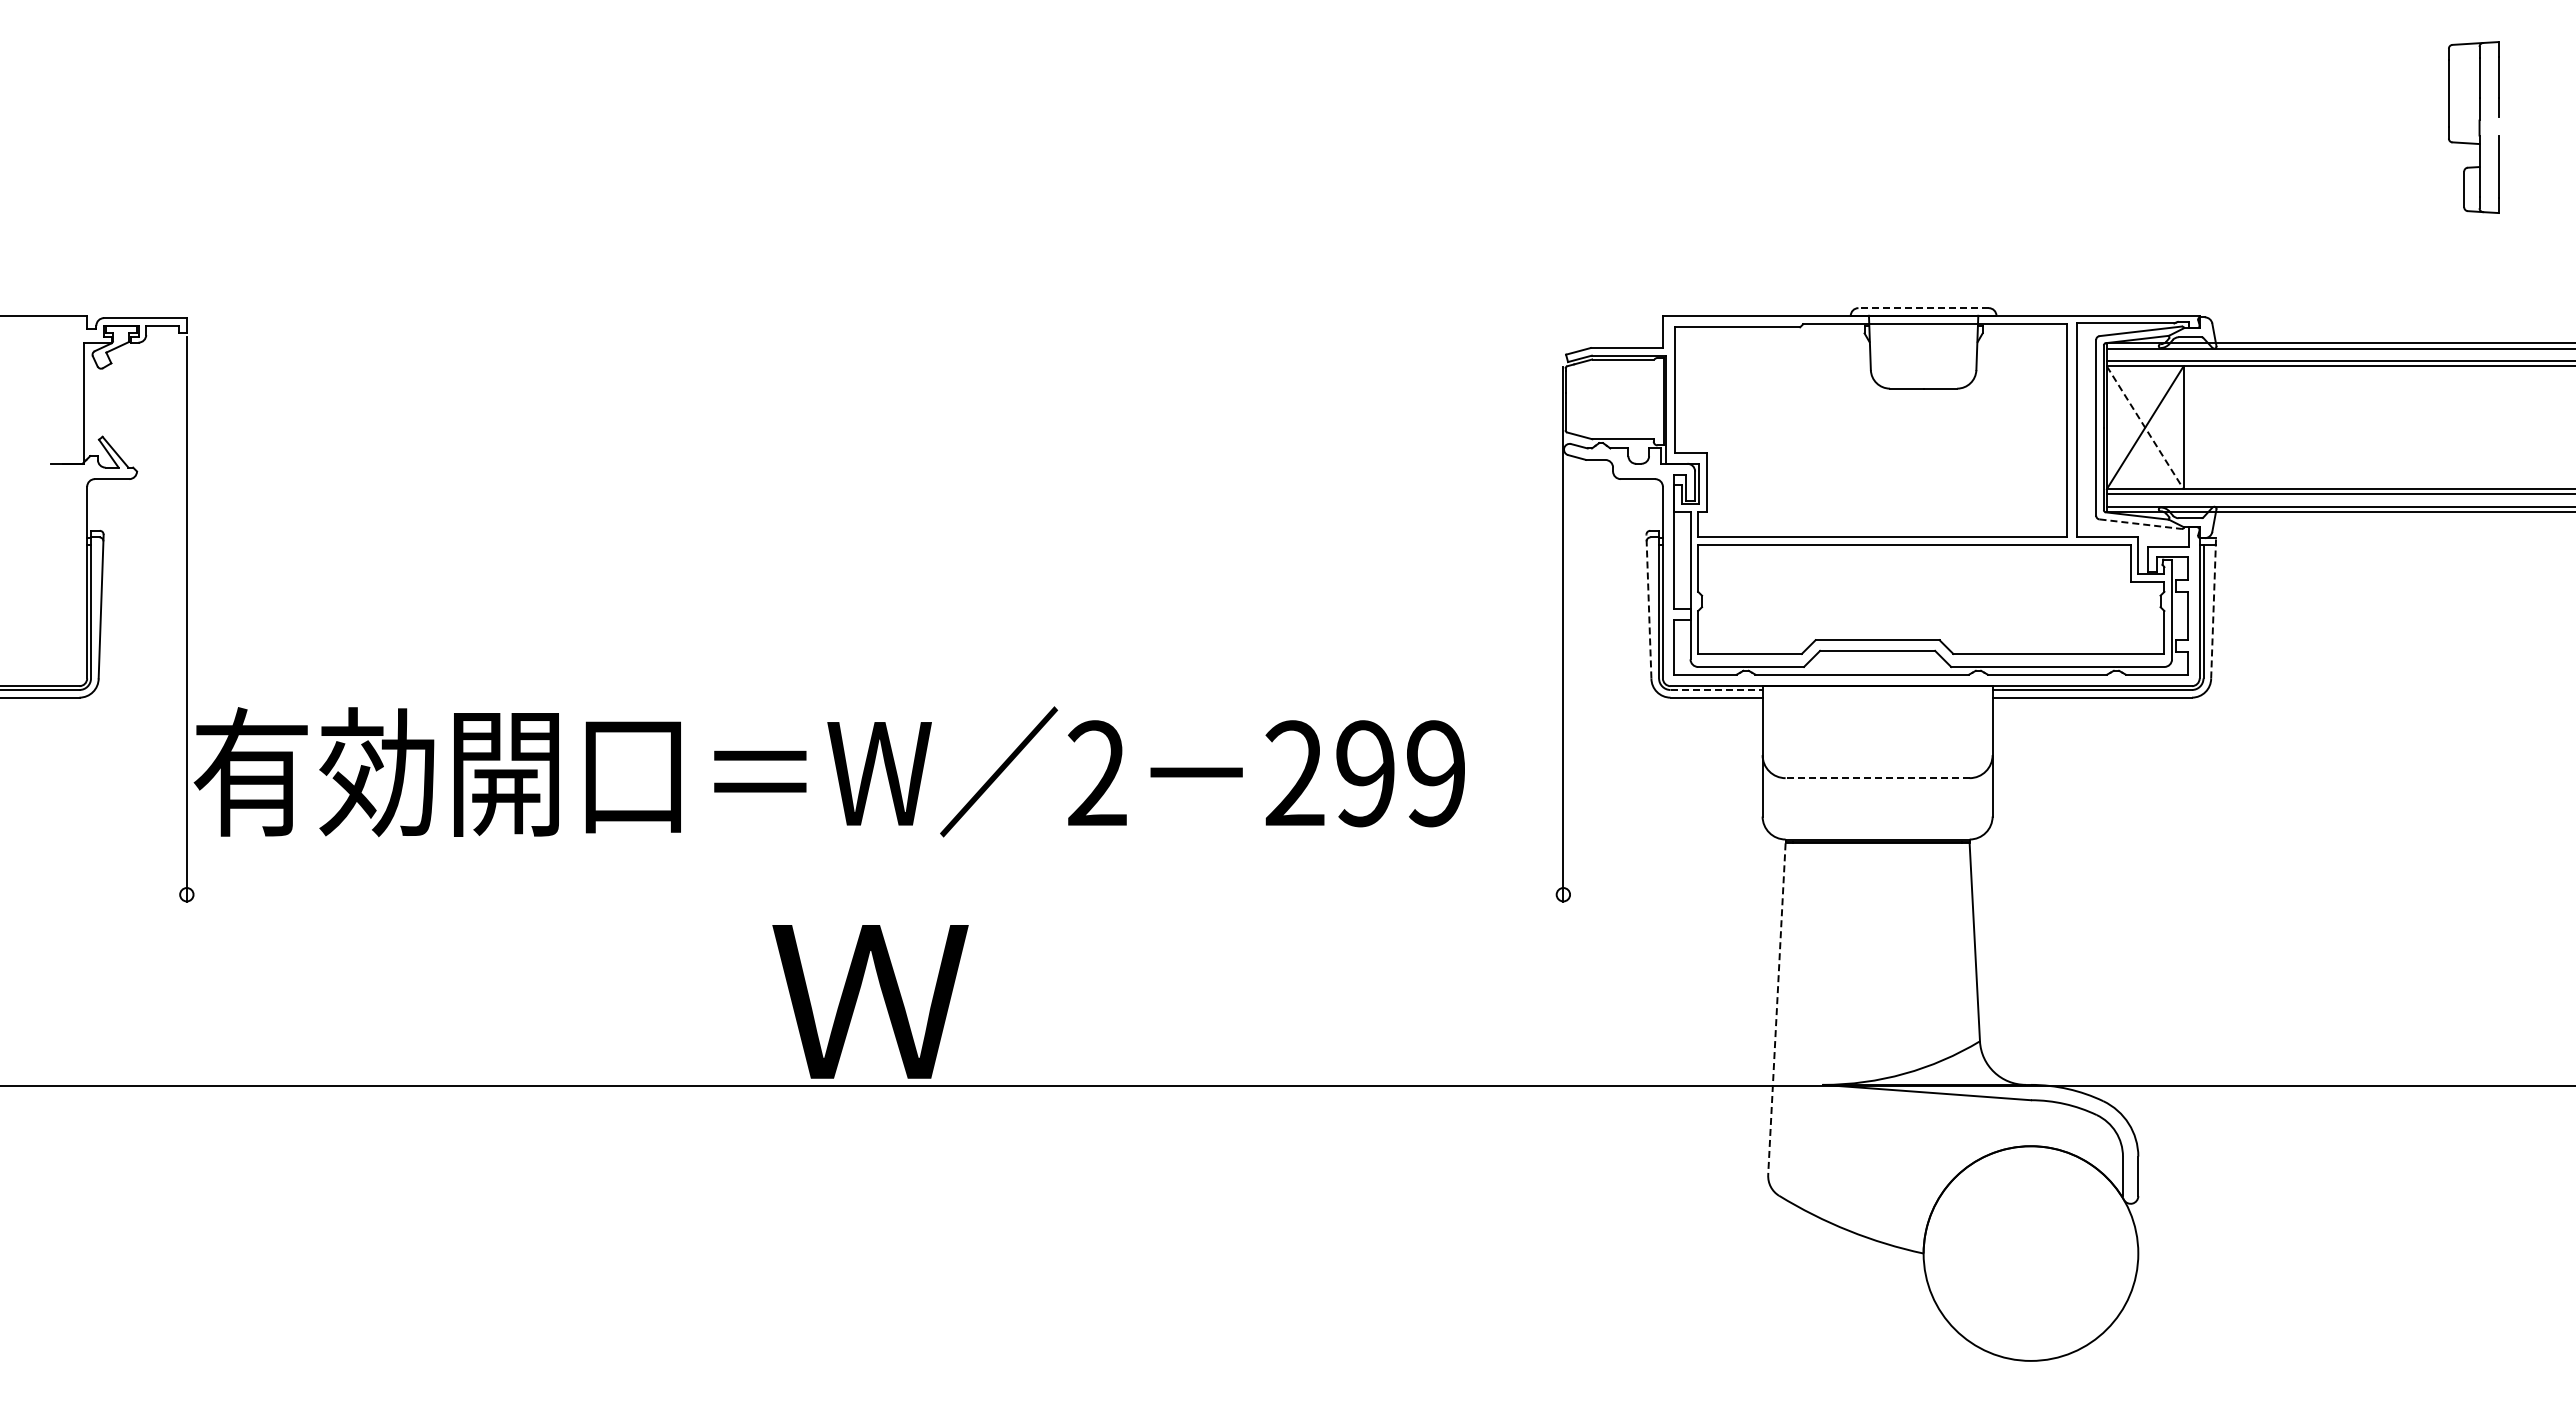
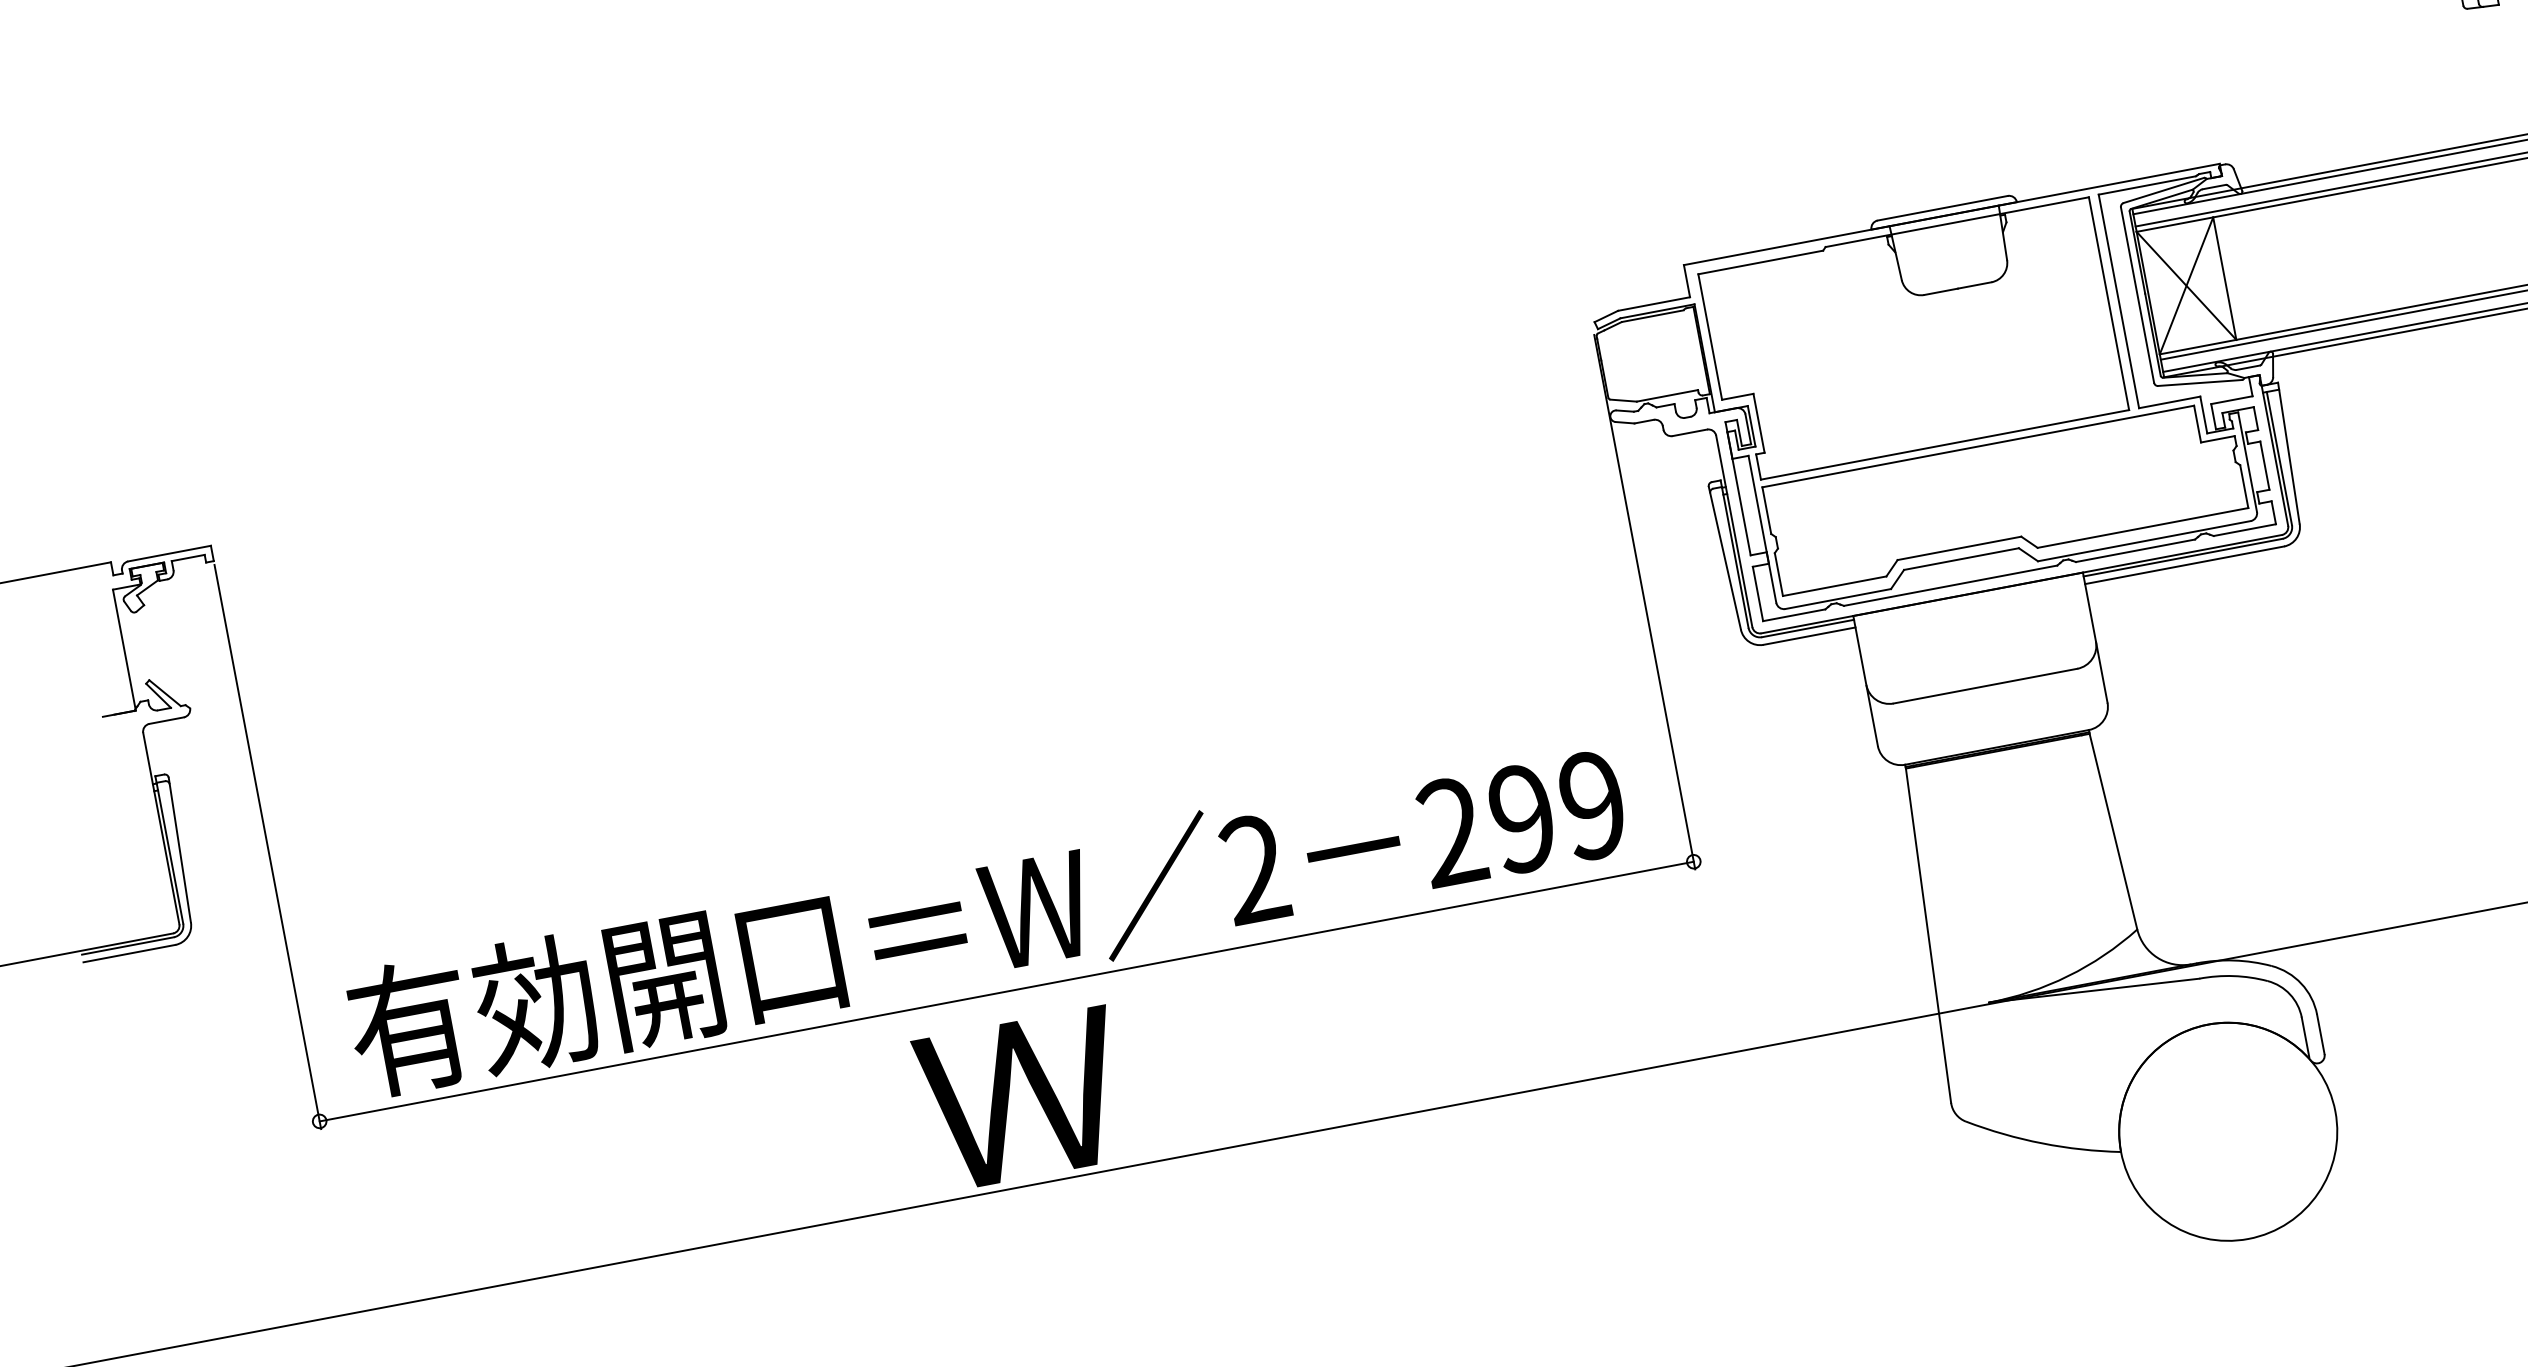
line: (1923, 308) -> (1942, 208), dashed -> solid
line: (2145, 428) -> (2186, 286), dashed -> solid
line: (2141, 524) -> (2201, 383), dashed -> solid
line: (1648, 606) -> (1724, 557), dashed -> solid
line: (2213, 607) -> (2288, 452), dashed -> solid
line: (1717, 690) -> (1809, 628), dashed -> solid
text: (828, 771) -> (985, 917), moved
line: (1877, 778) -> (1985, 686), dashed -> solid
line: (874, 894) -> (1006, 991), added
line: (1776, 1009) -> (1928, 936), dashed -> solid

